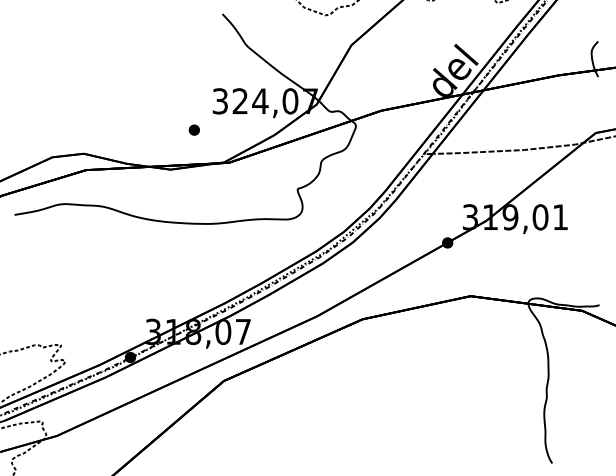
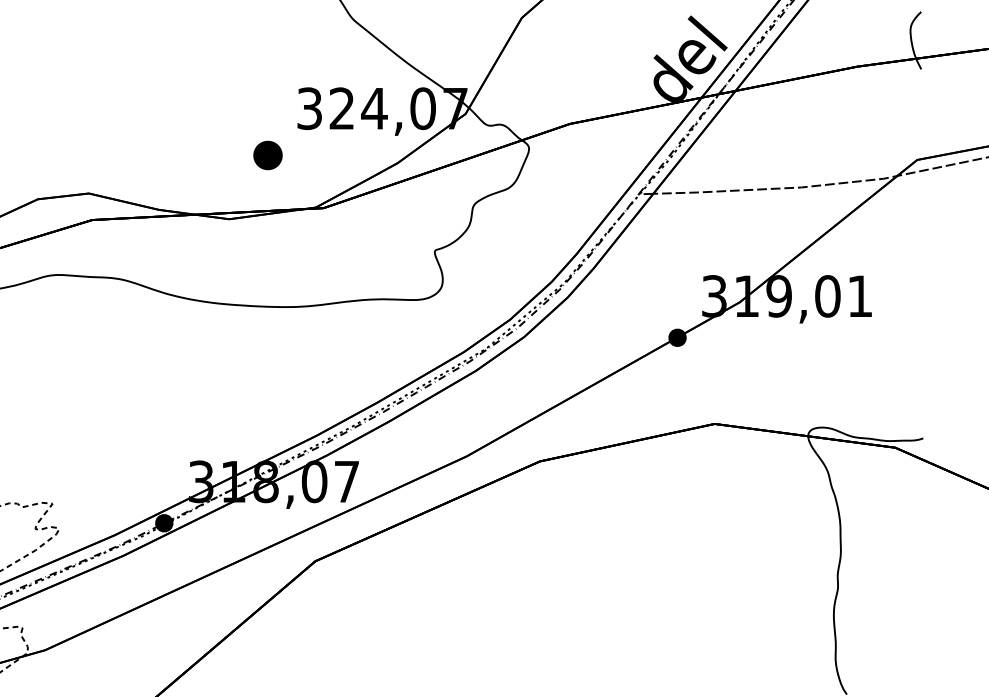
part: (193, 129) -> (266, 154), size x1.6

